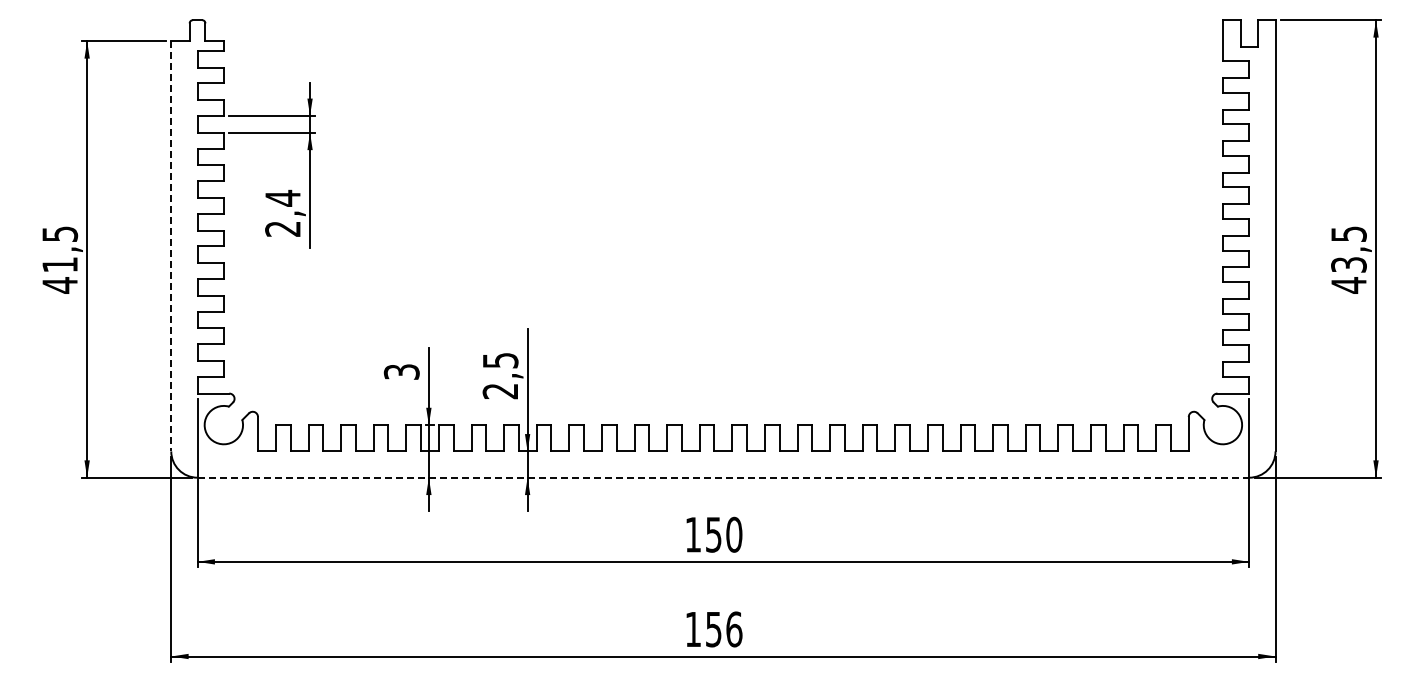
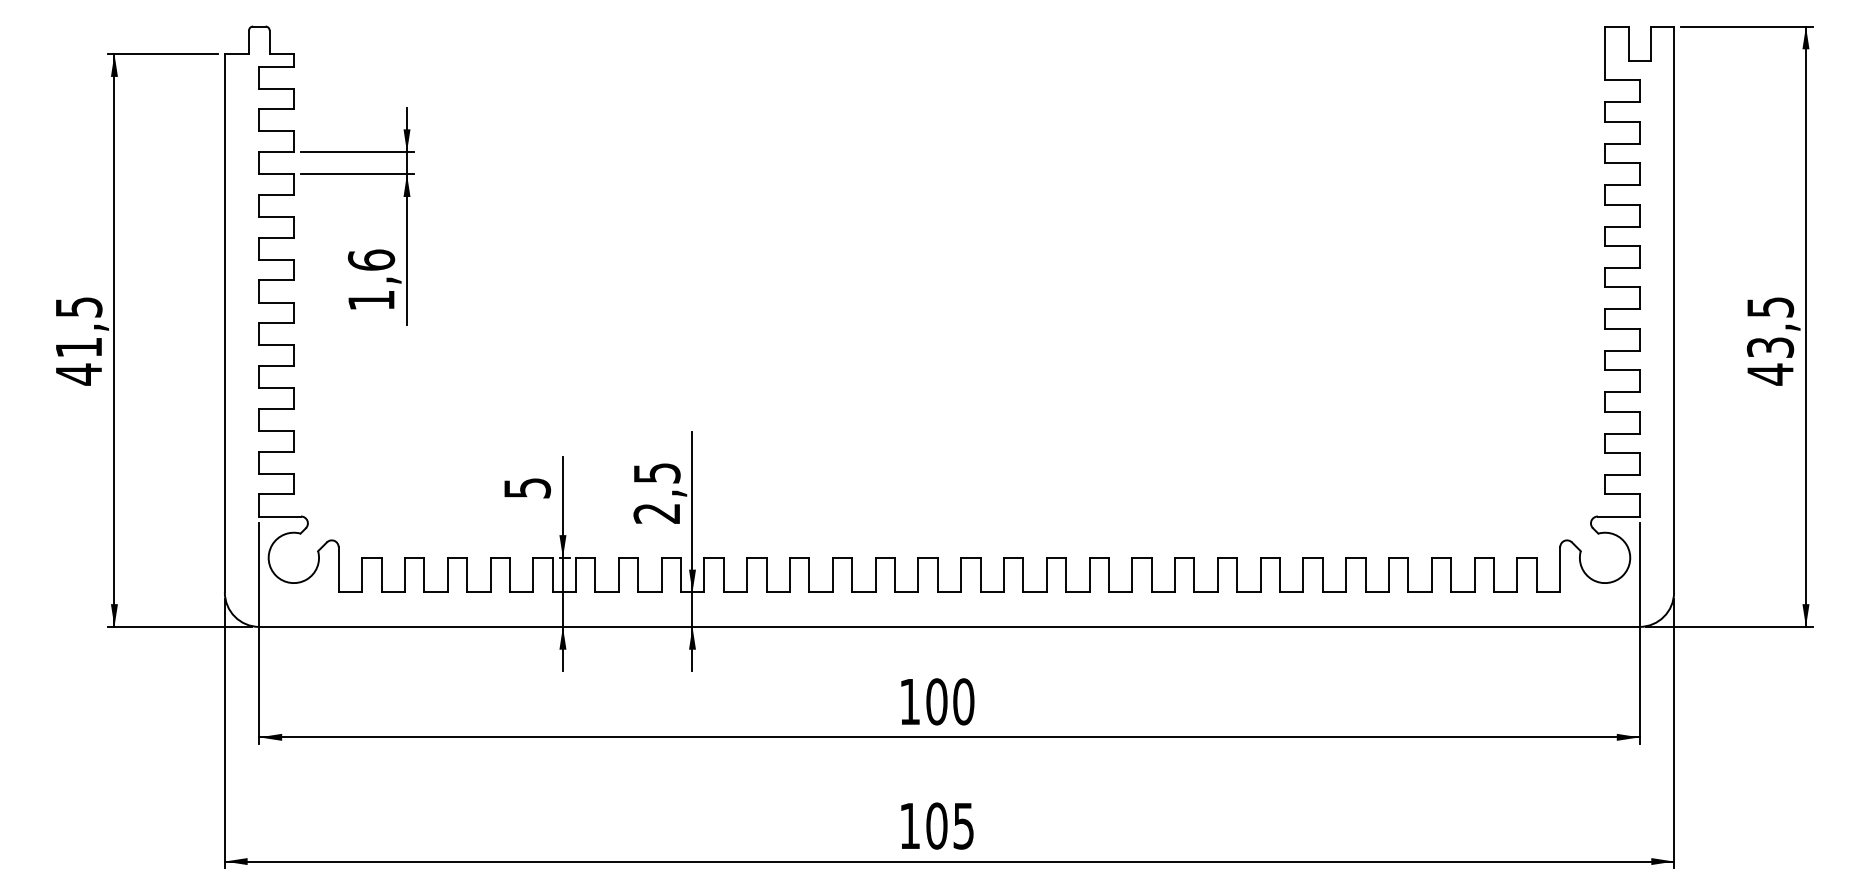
text: (282, 212) -> (370, 278), 2,4 -> 1,6
line: (171, 246) -> (225, 323), dashed -> solid
text: (401, 371) -> (526, 487), 3 -> 5
line: (723, 477) -> (949, 626), dashed -> solid
text: (713, 534) -> (936, 701), 150 -> 100
text: (723, 629) -> (949, 826), 156 -> 105

